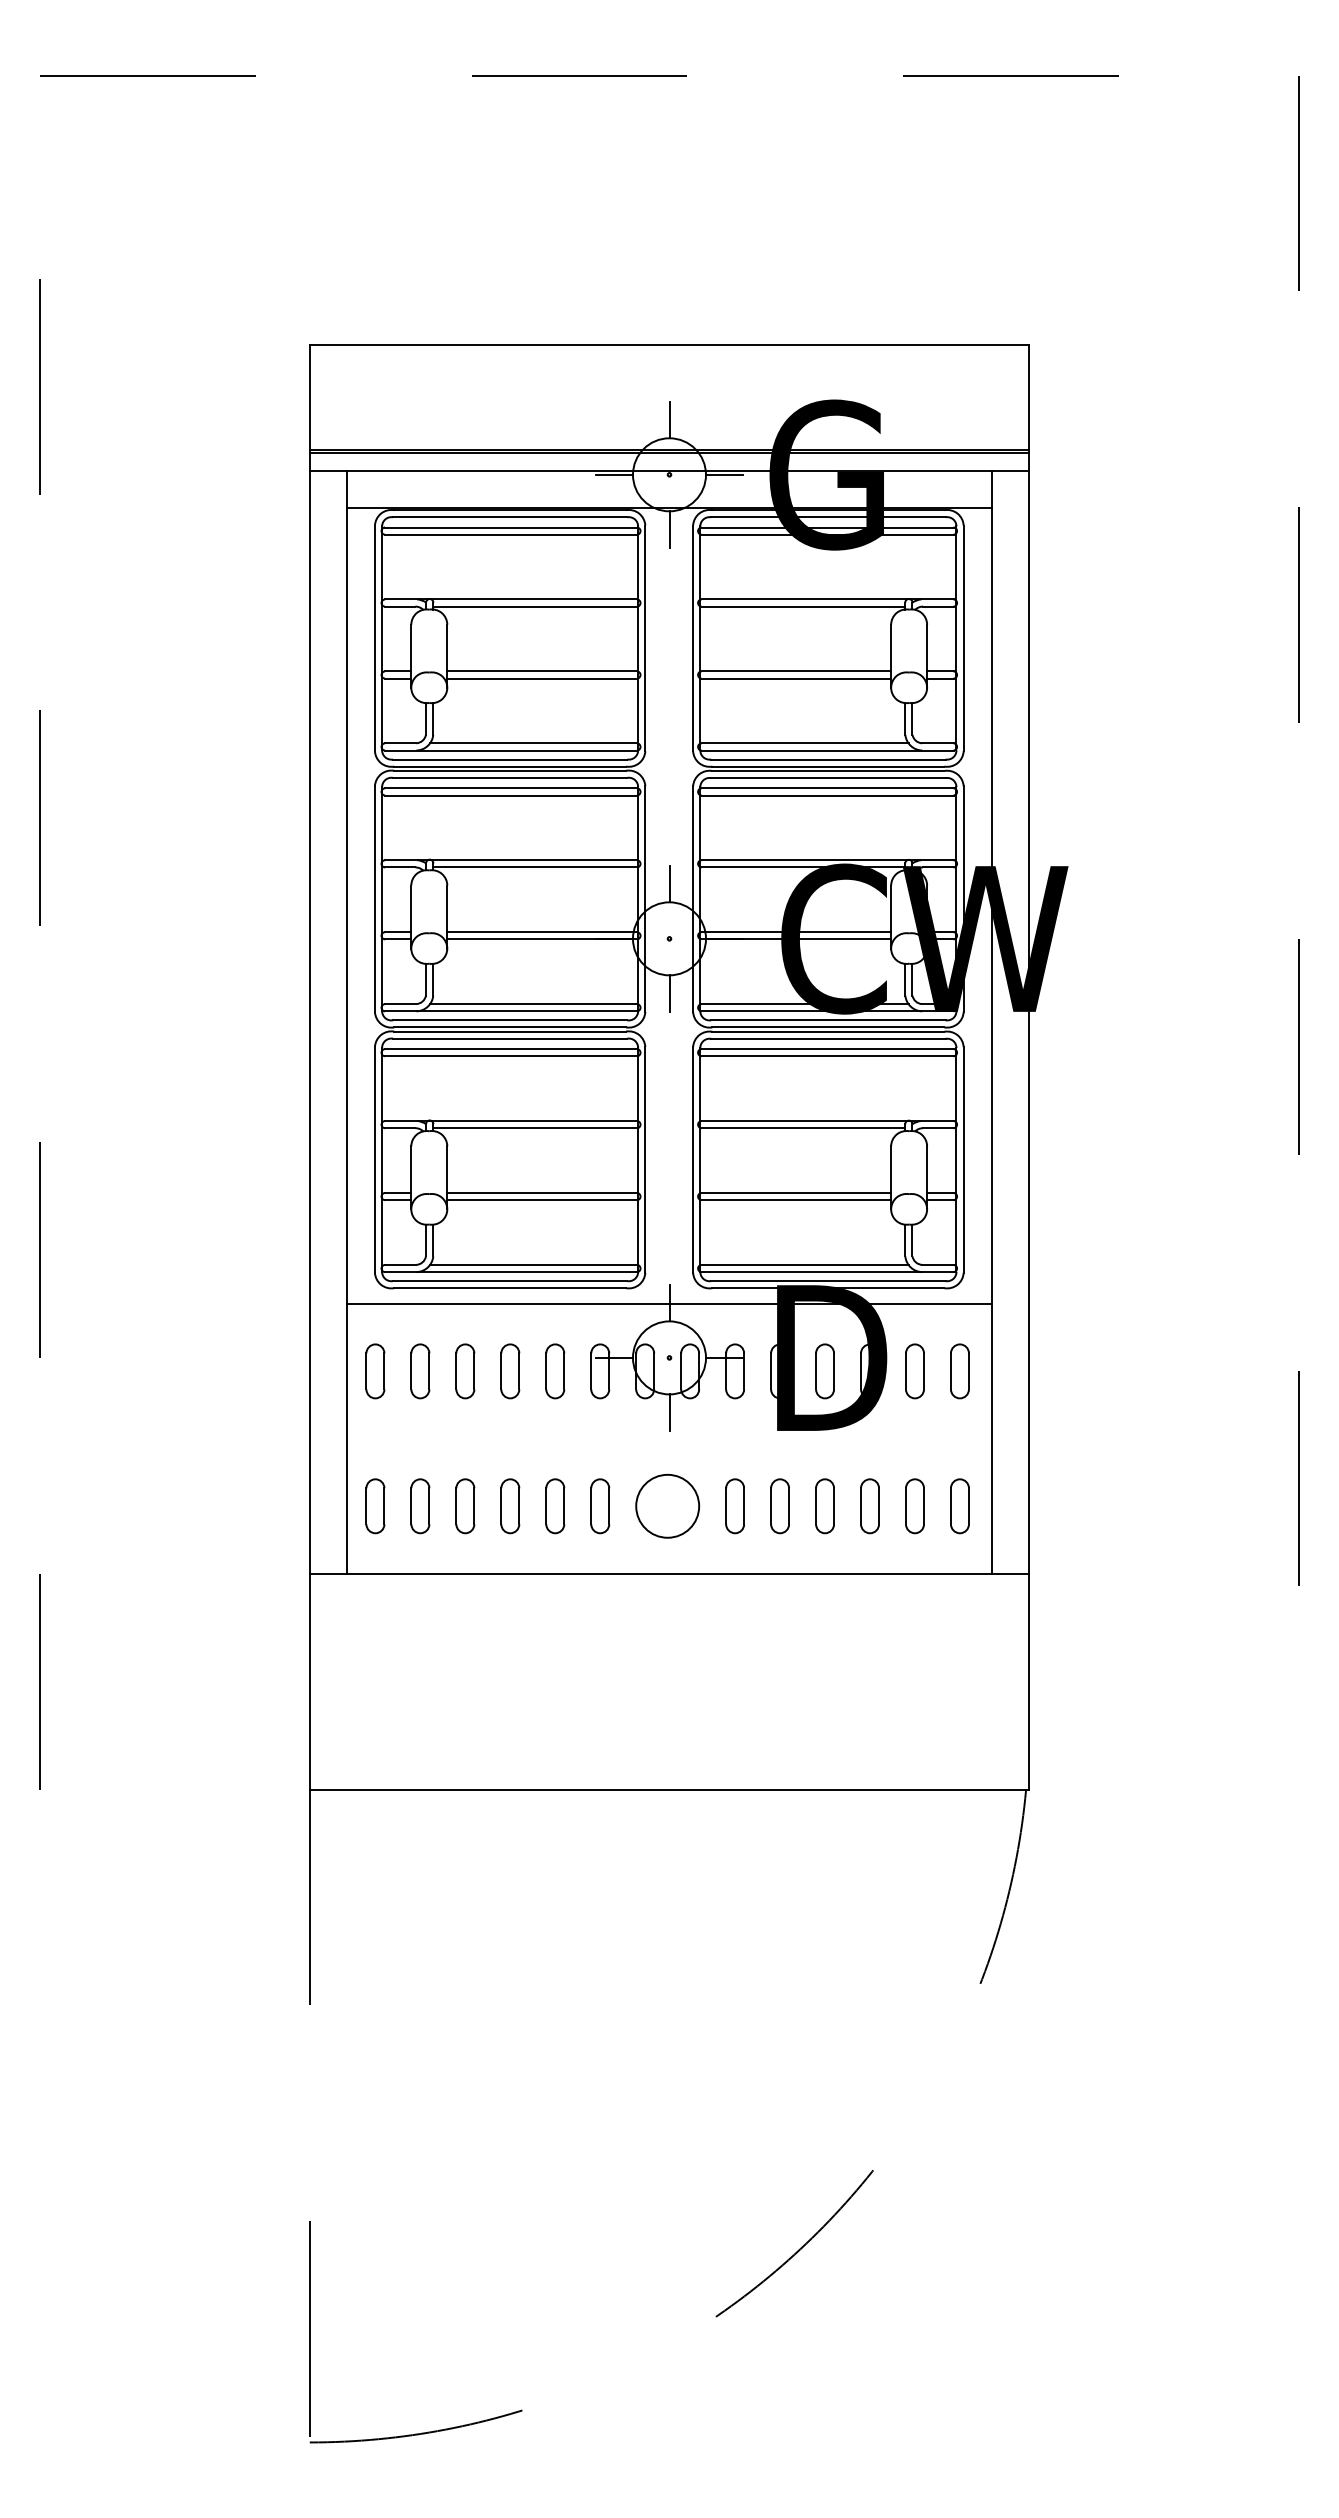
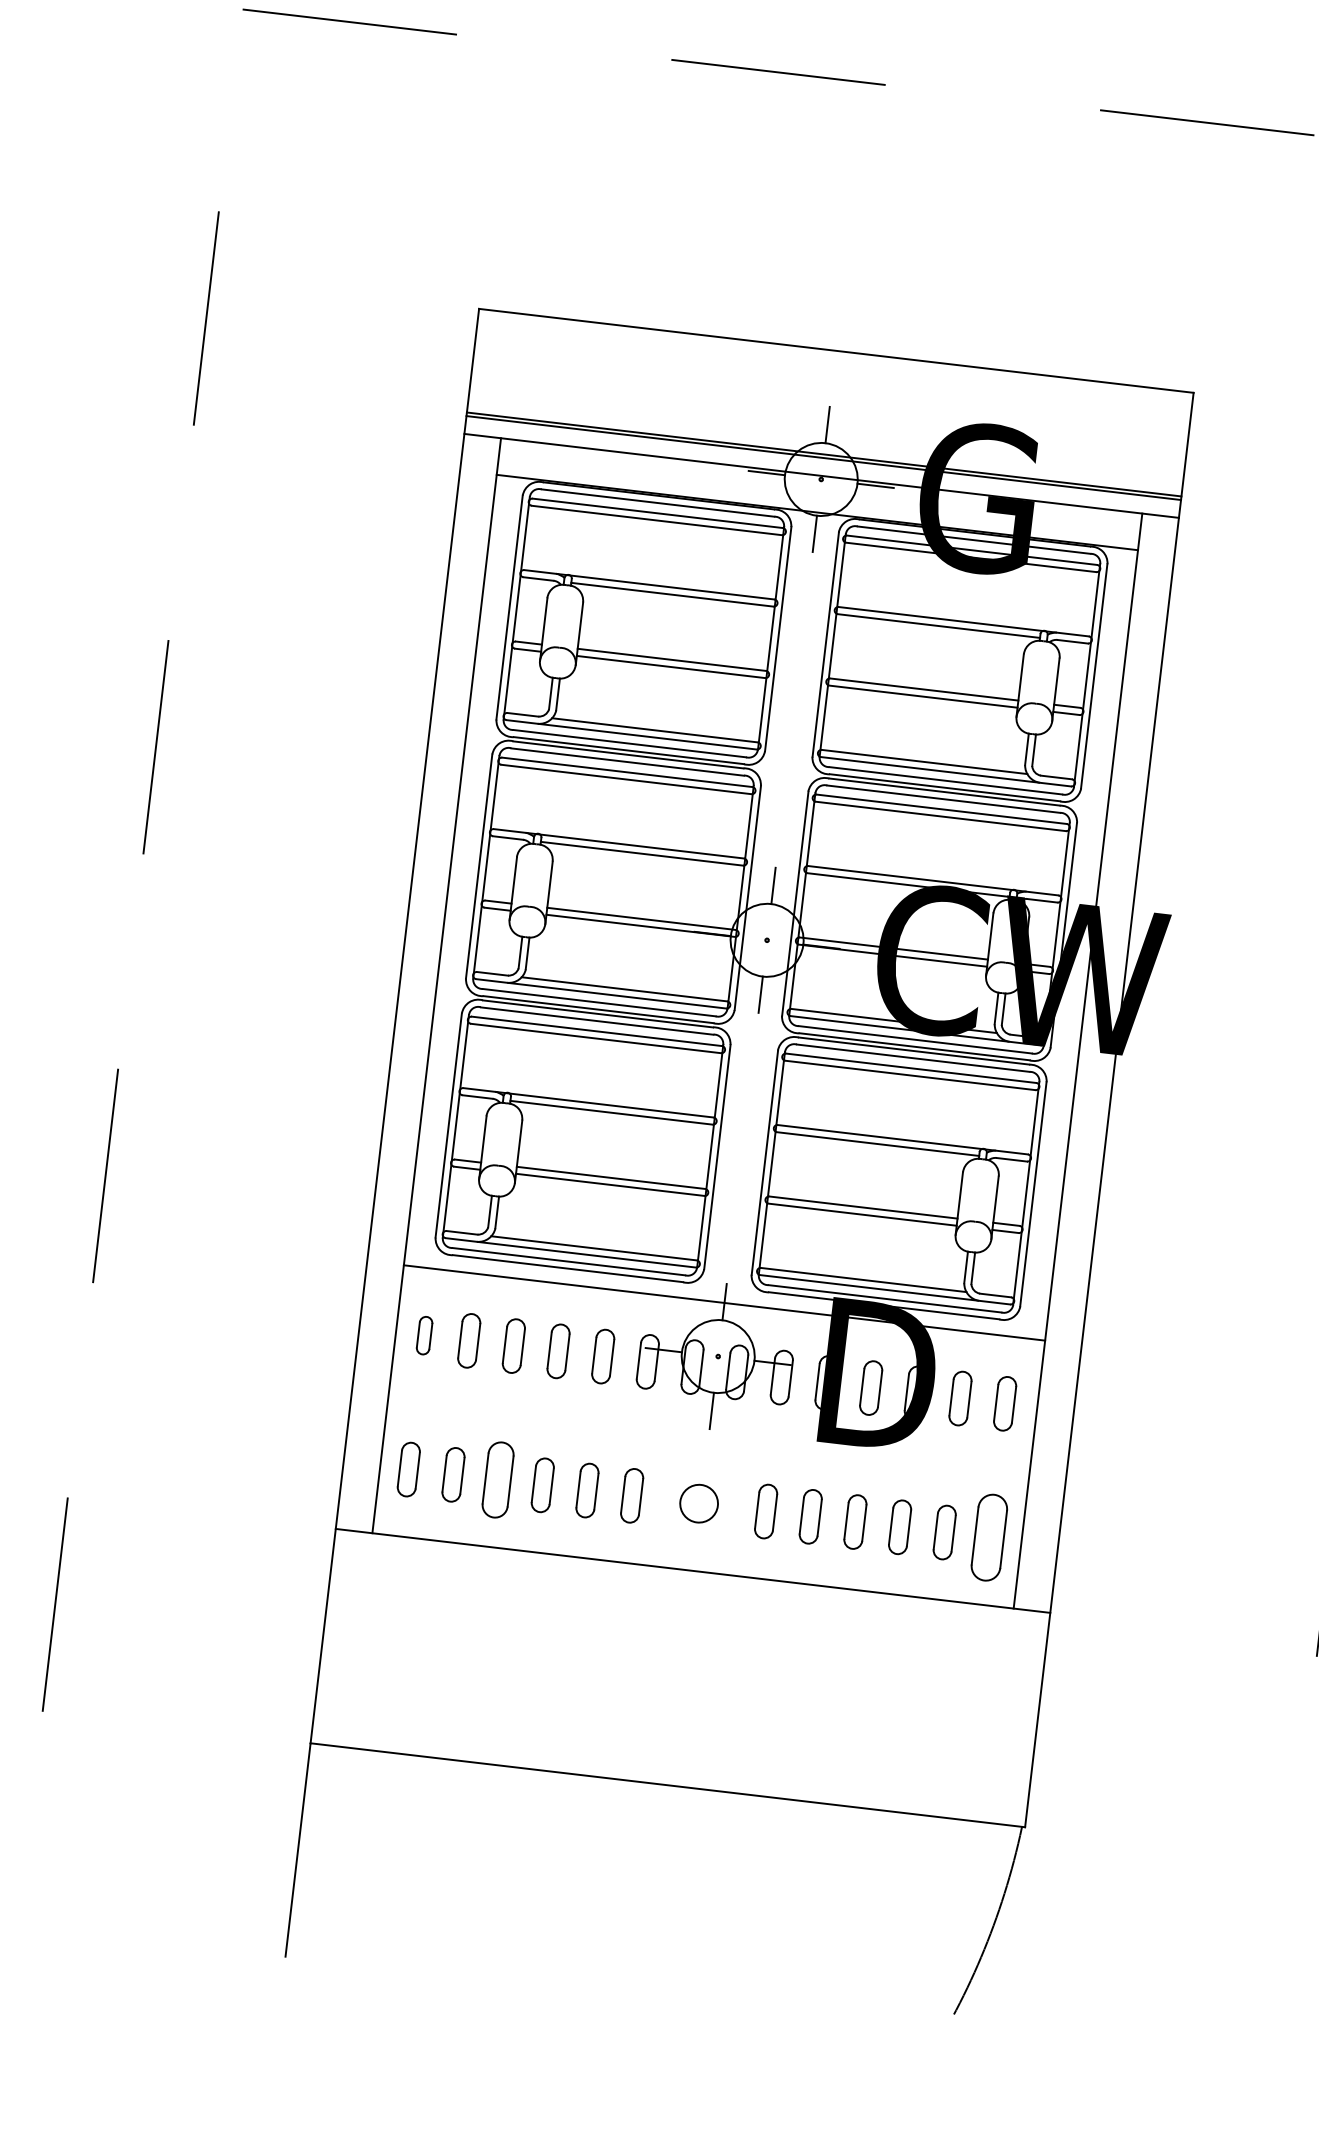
part: (375, 1371) -> (424, 1335), size x0.7
circle: (667, 1505) -> (699, 1502), size x0.6
part: (465, 1506) -> (498, 1480), size x1.4
part: (959, 1506) -> (988, 1537), size x1.6

